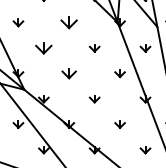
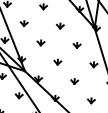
part: (69, 22) -> (60, 25), size x0.62
part: (43, 48) -> (40, 43), size x0.62
part: (69, 73) -> (57, 62), size x0.71

